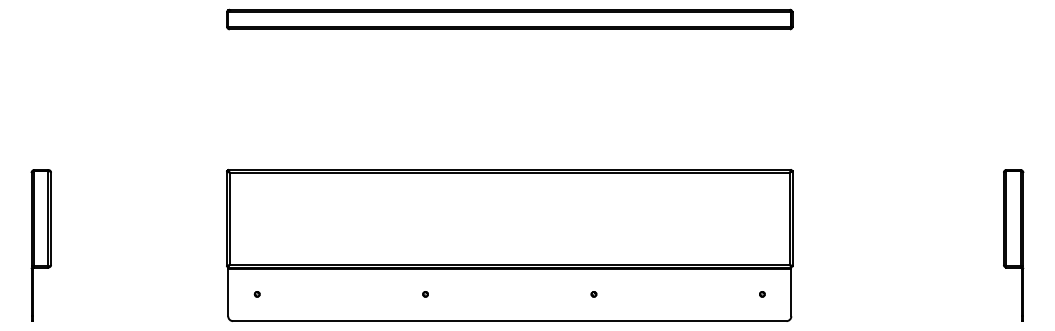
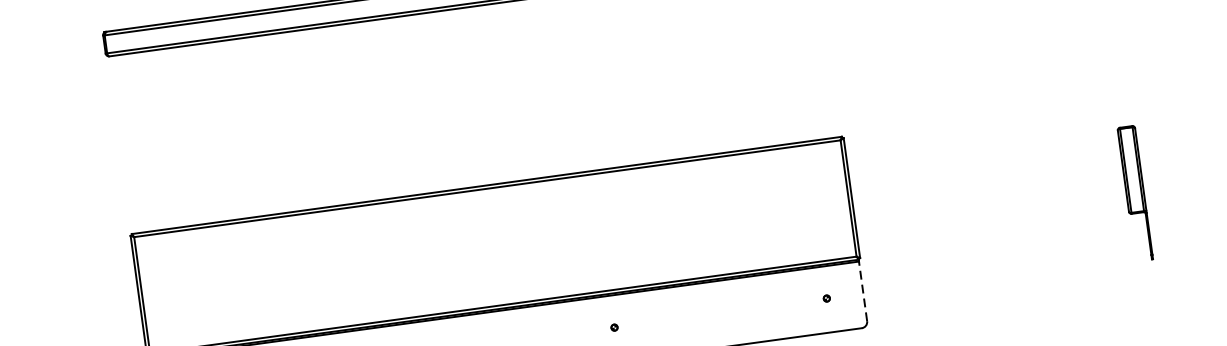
part: (1013, 245) -> (1134, 193), size x0.7
line: (791, 292) -> (863, 291), solid -> dashed

